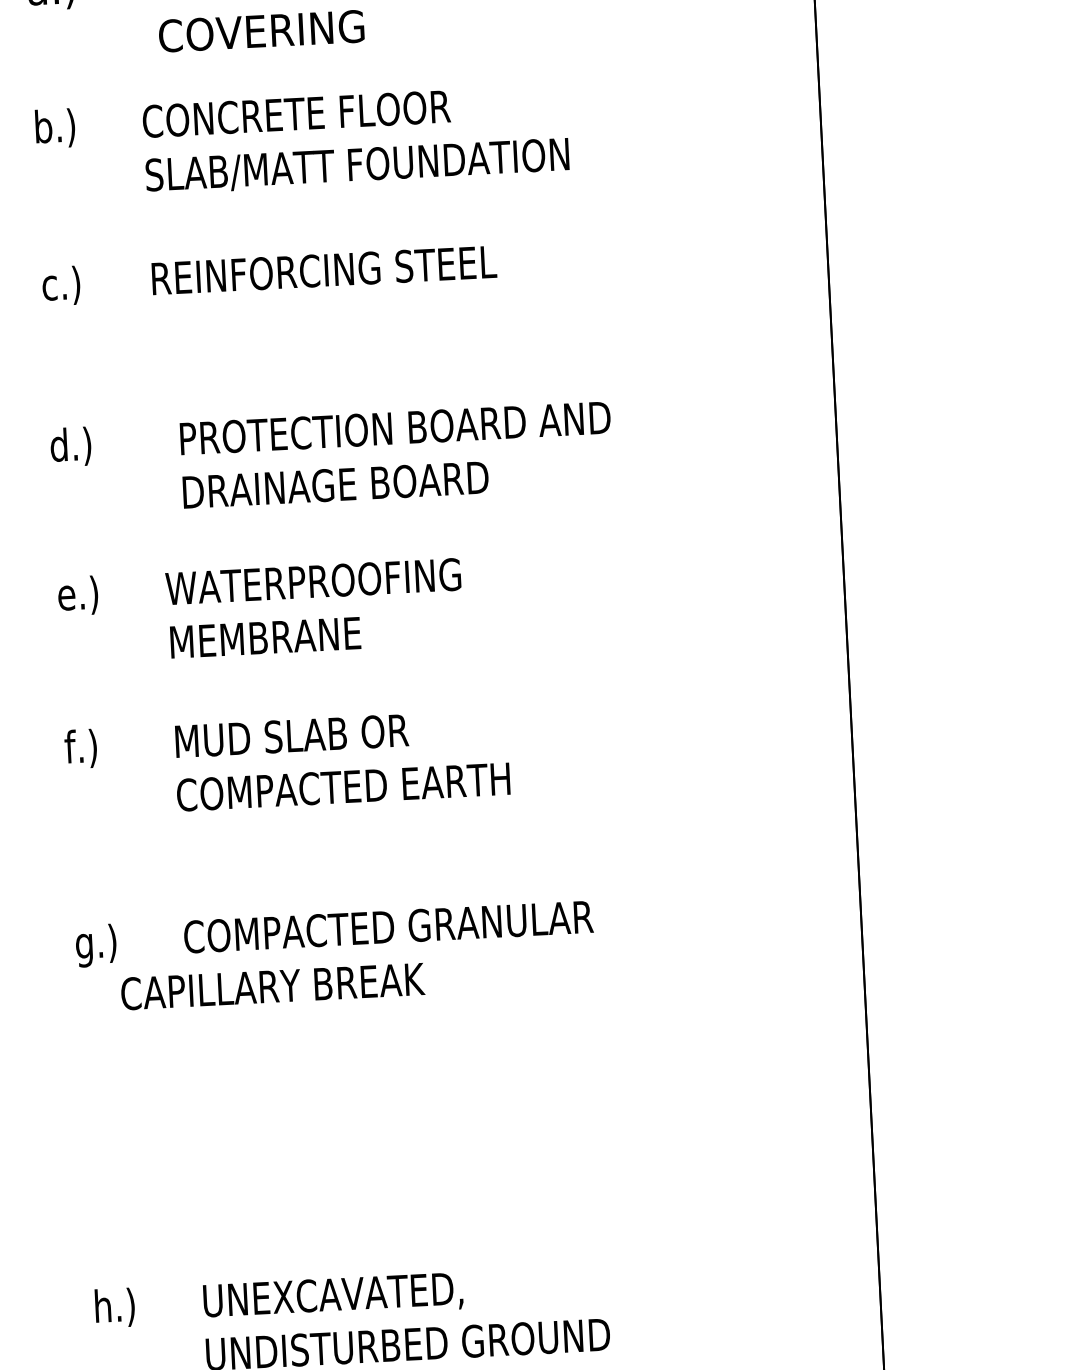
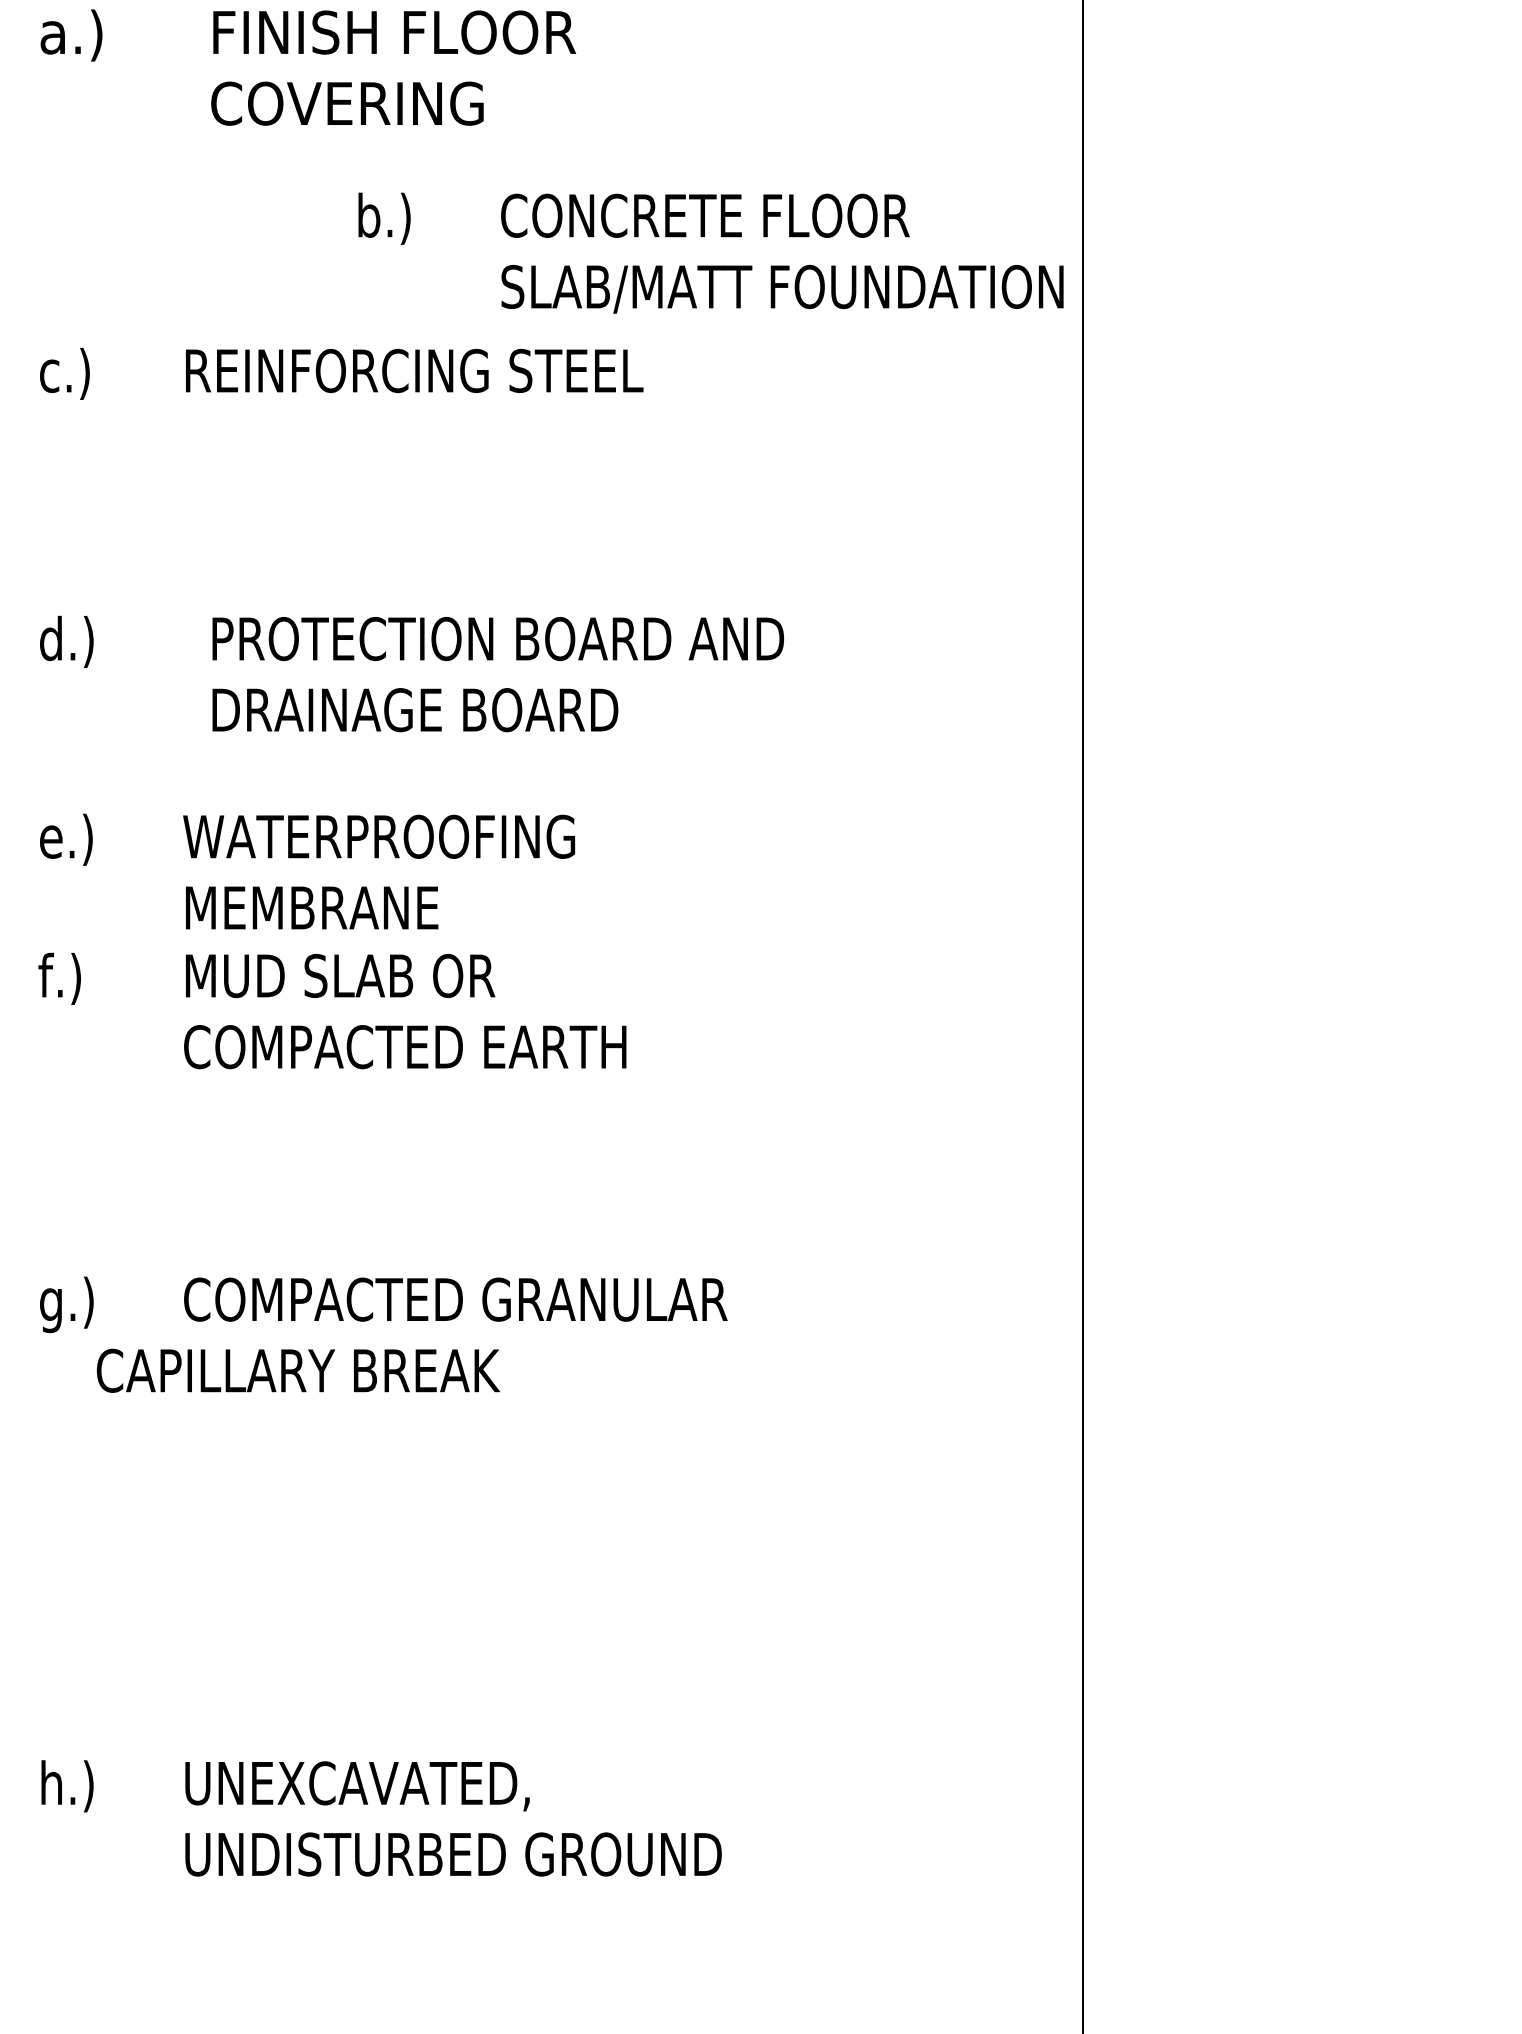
text: (301, 141) -> (710, 252), moved
text: (269, 275) -> (341, 373), moved
text: (287, 762) -> (332, 1010), moved

